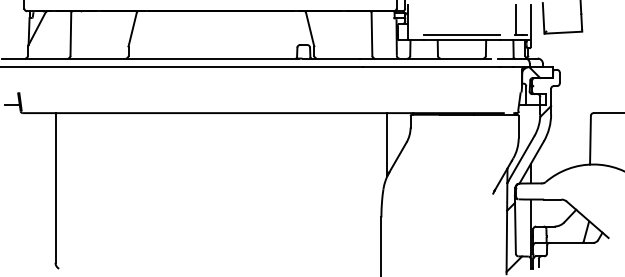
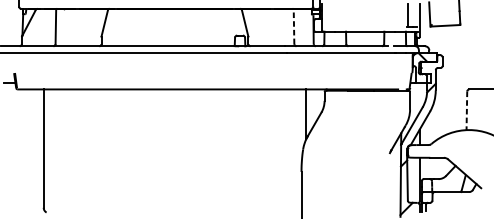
line: (371, 34) -> (293, 27), solid -> dashed
line: (461, 34) -> (364, 27), removed
line: (590, 140) -> (466, 111), solid -> dashed

